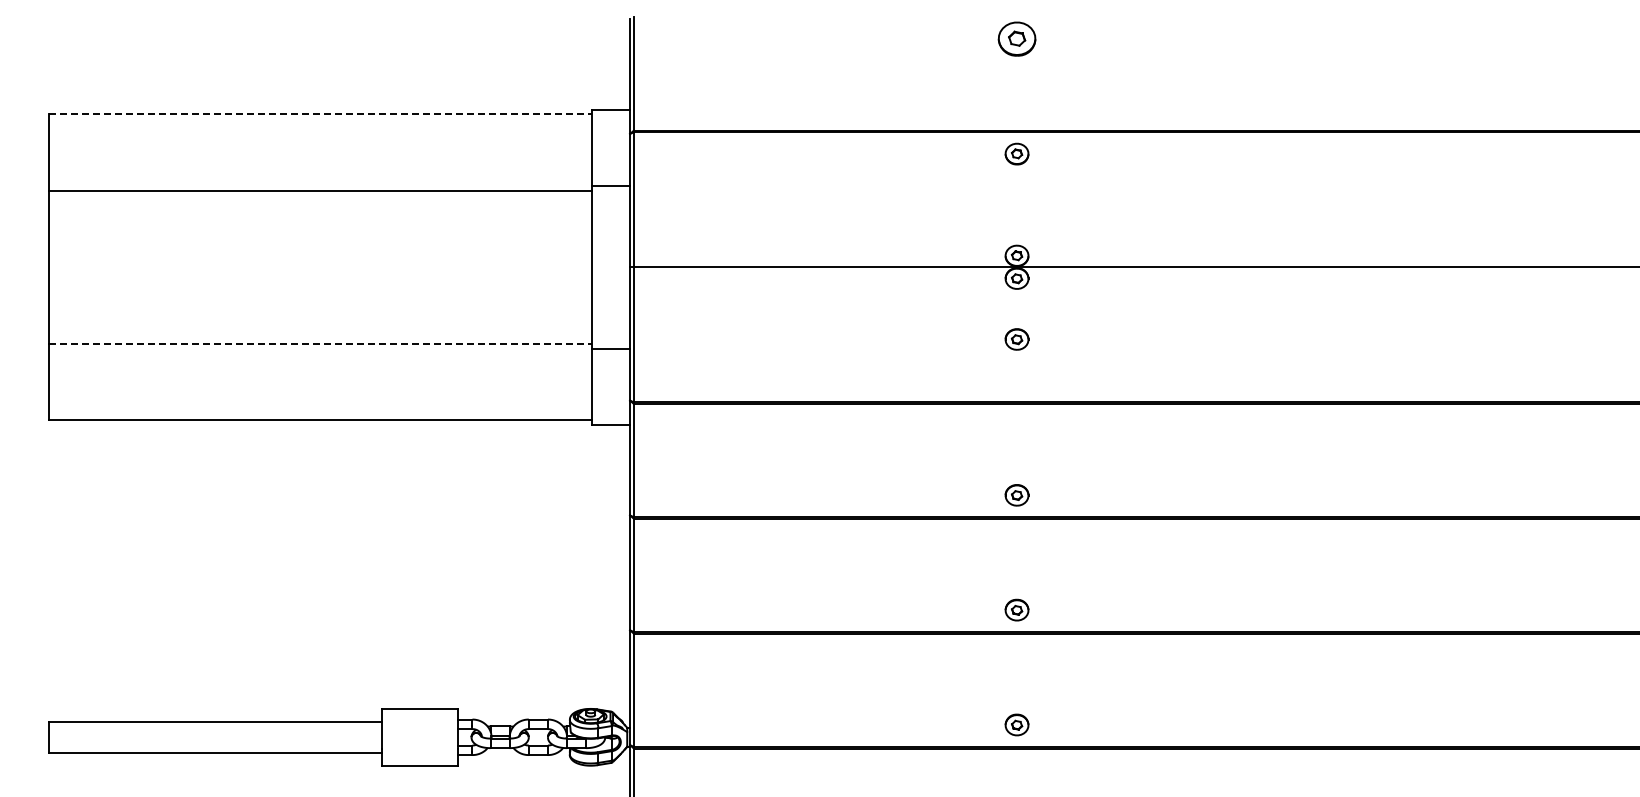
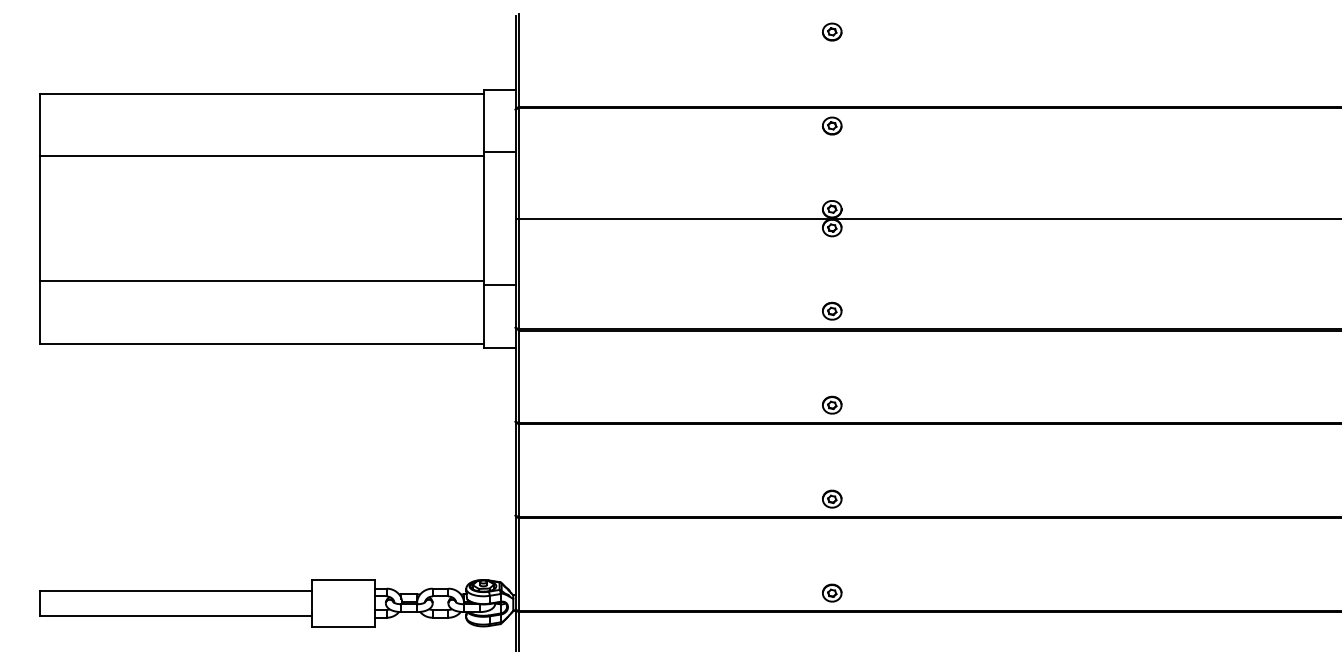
part: (1016, 39) -> (831, 32), size x0.62
line: (321, 114) -> (263, 93), dashed -> solid
part: (1016, 339) -> (831, 311), moved
line: (321, 343) -> (263, 280), dashed -> solid

